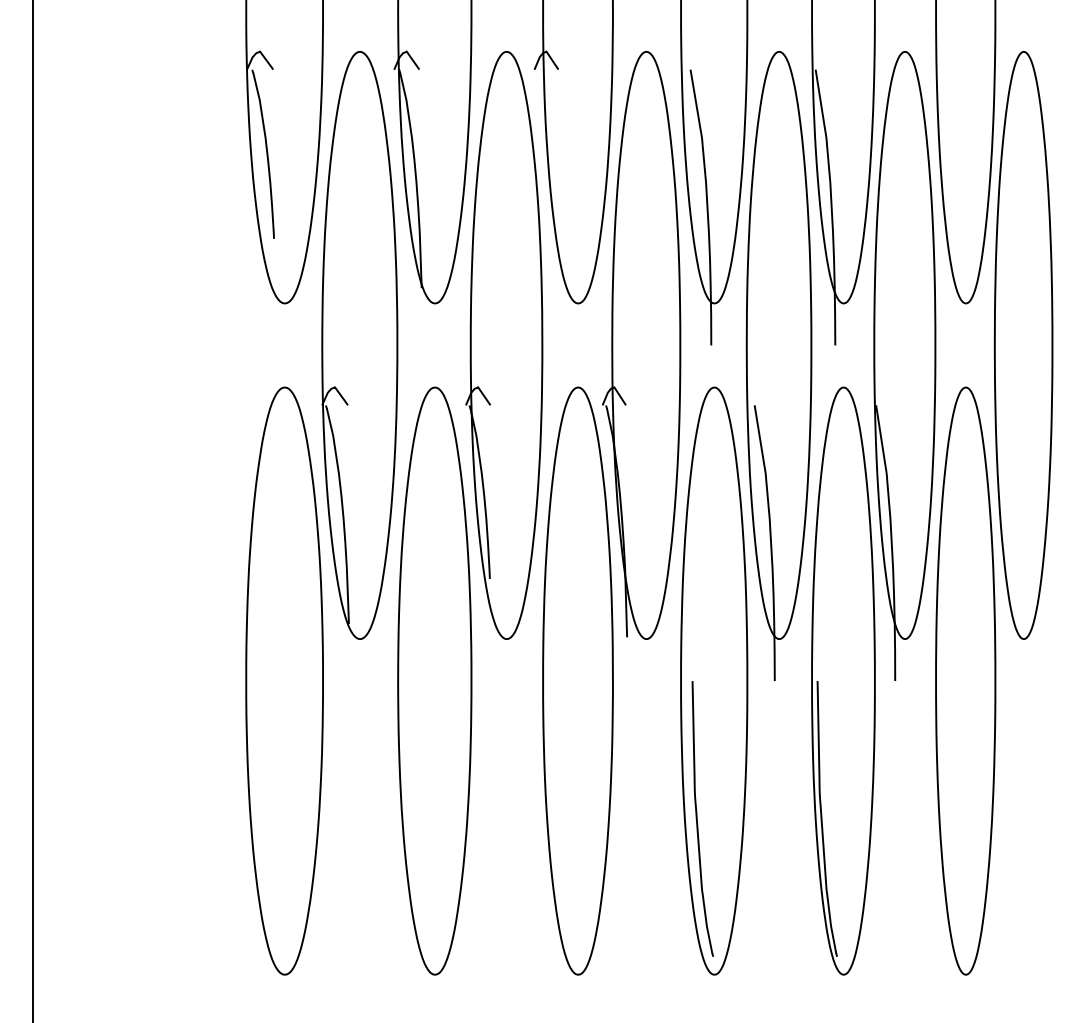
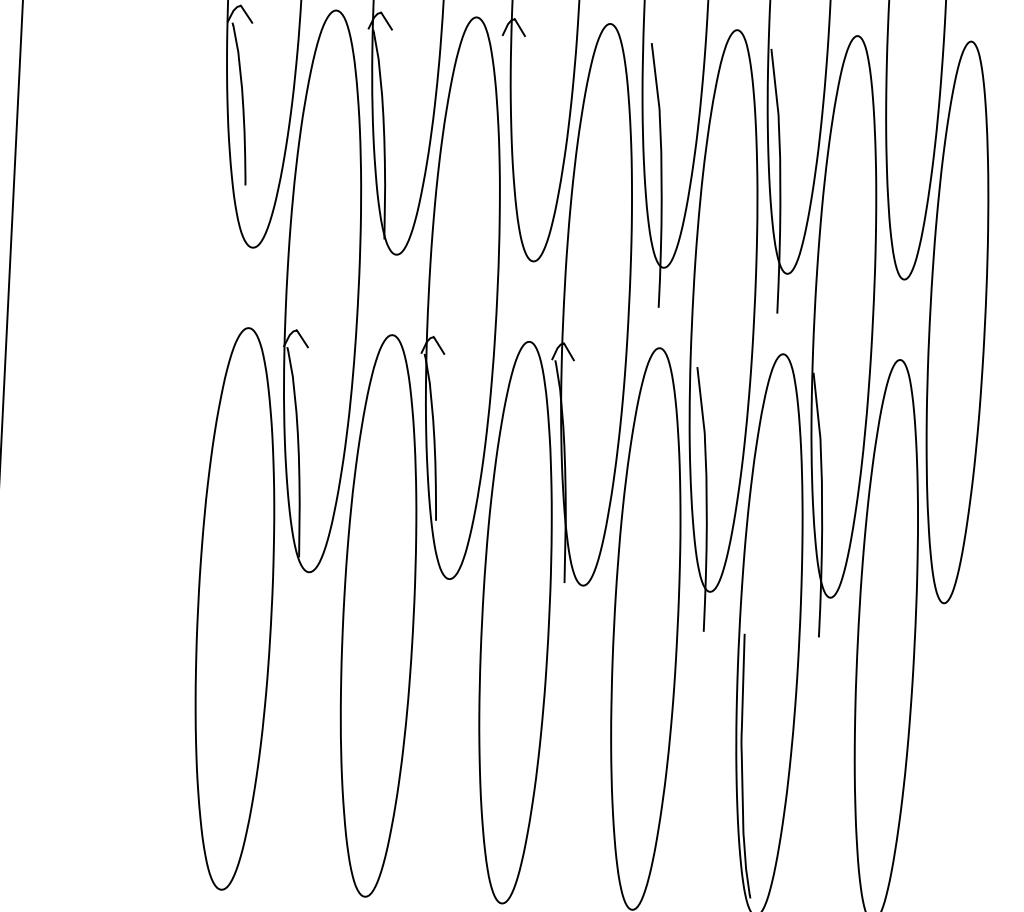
curve: (697, 818) -> (623, 759), removed

